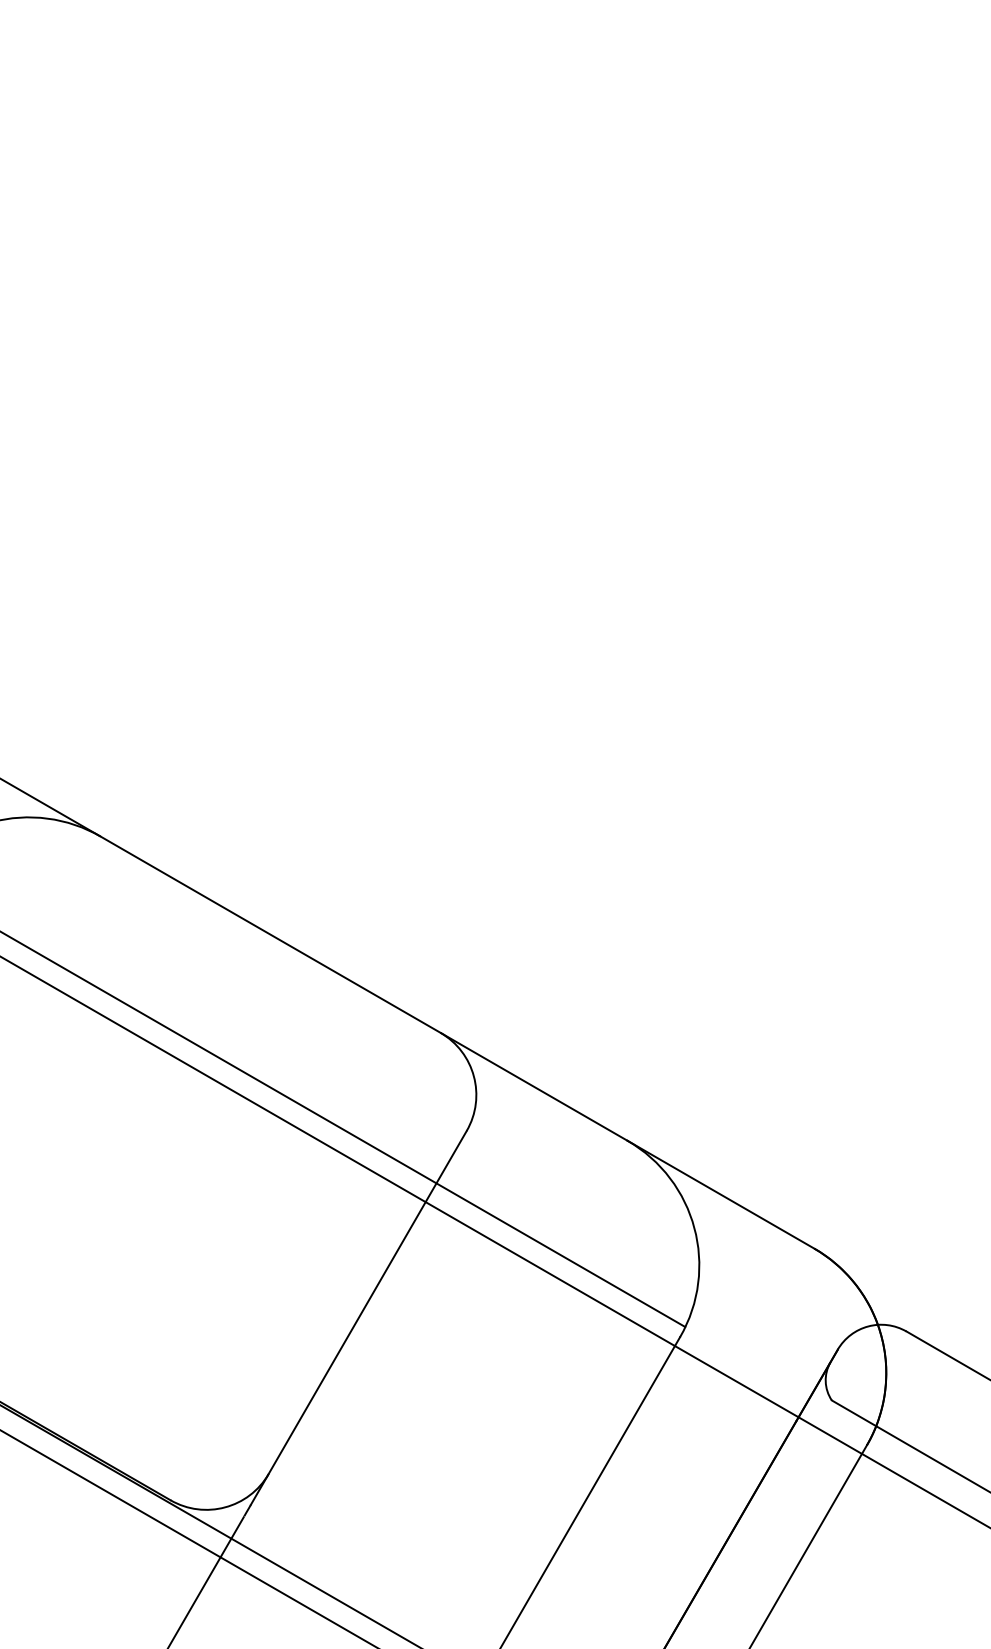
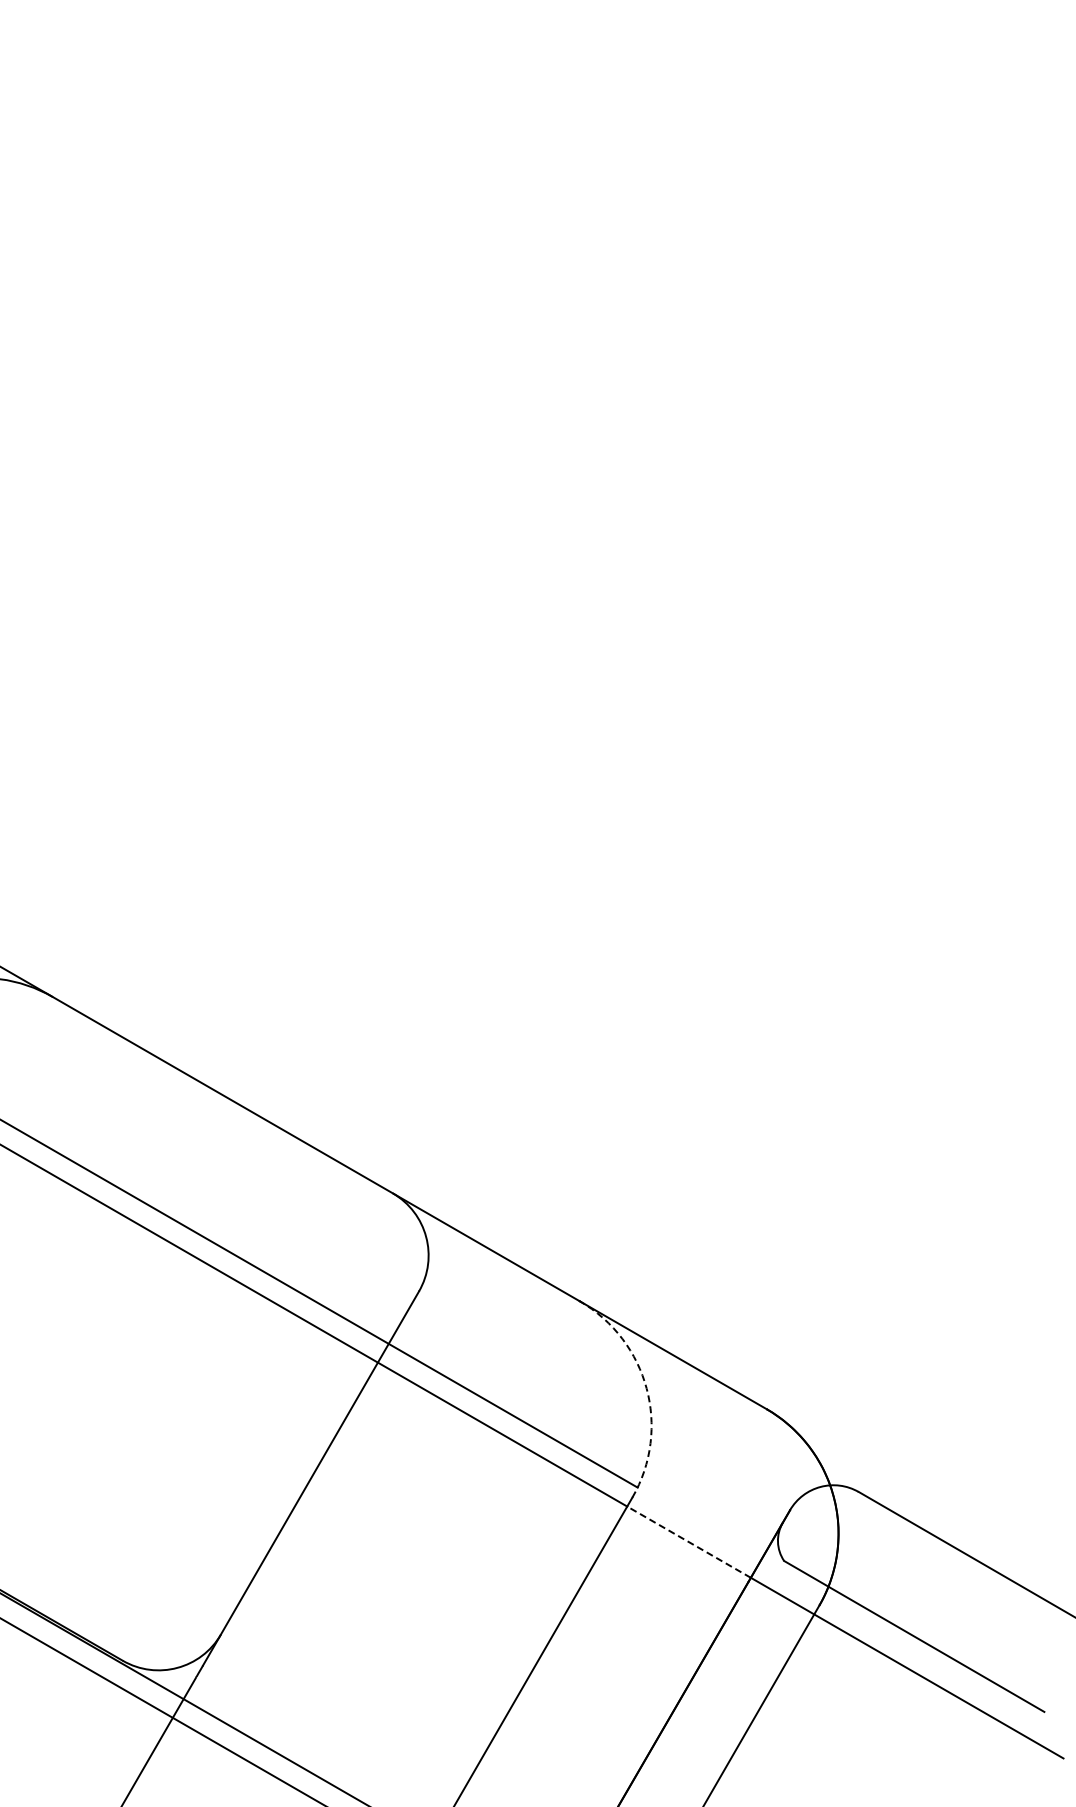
arc: (694, 1227) -> (646, 1388), solid -> dashed
line: (736, 1380) -> (688, 1541), solid -> dashed

